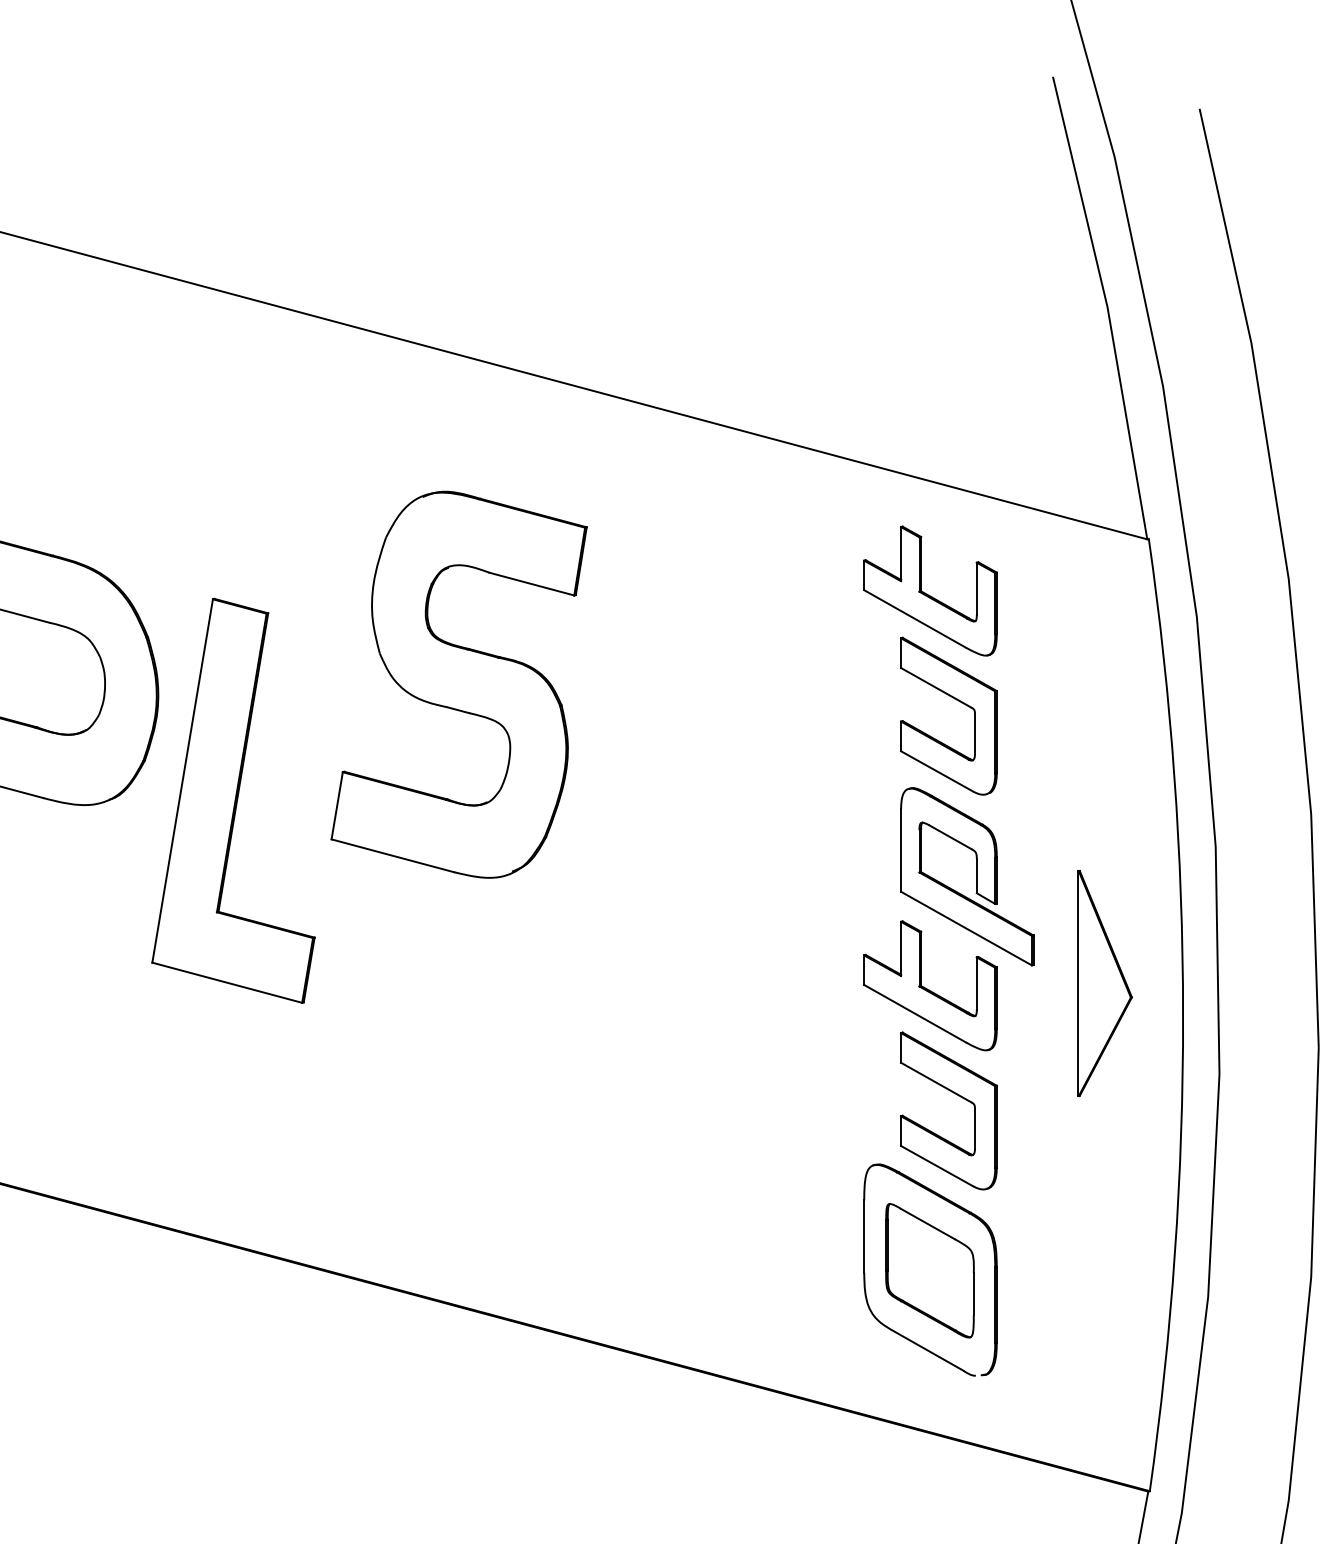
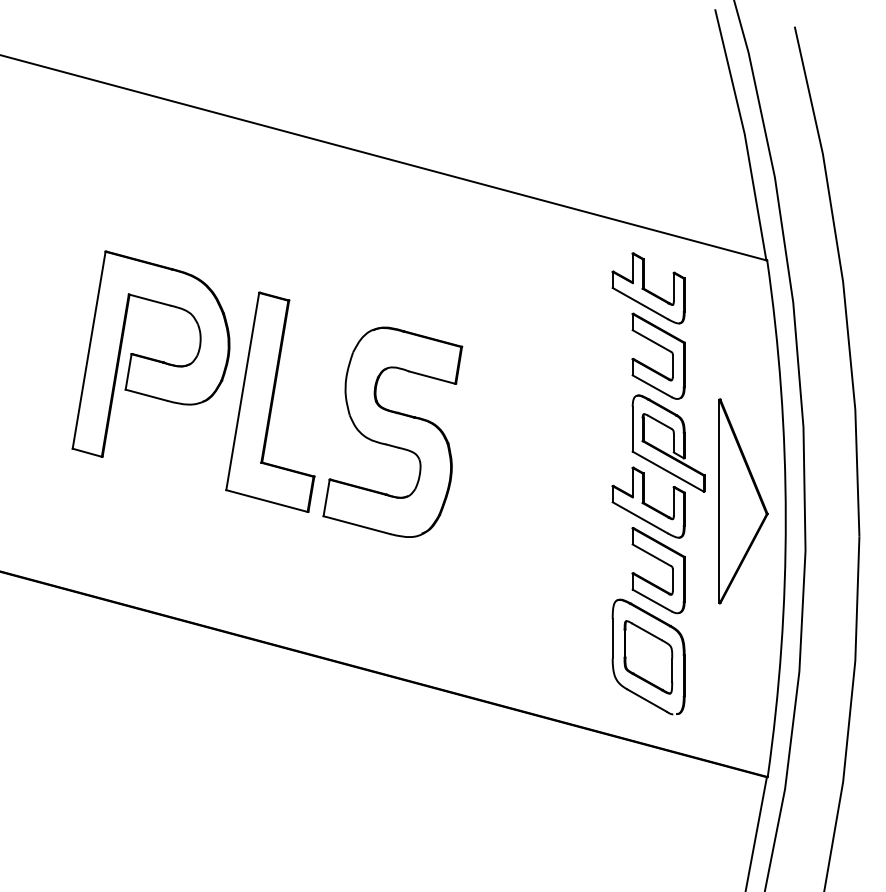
part: (458, 683) -> (392, 431), moved
part: (1105, 983) -> (743, 501), size x1.67

